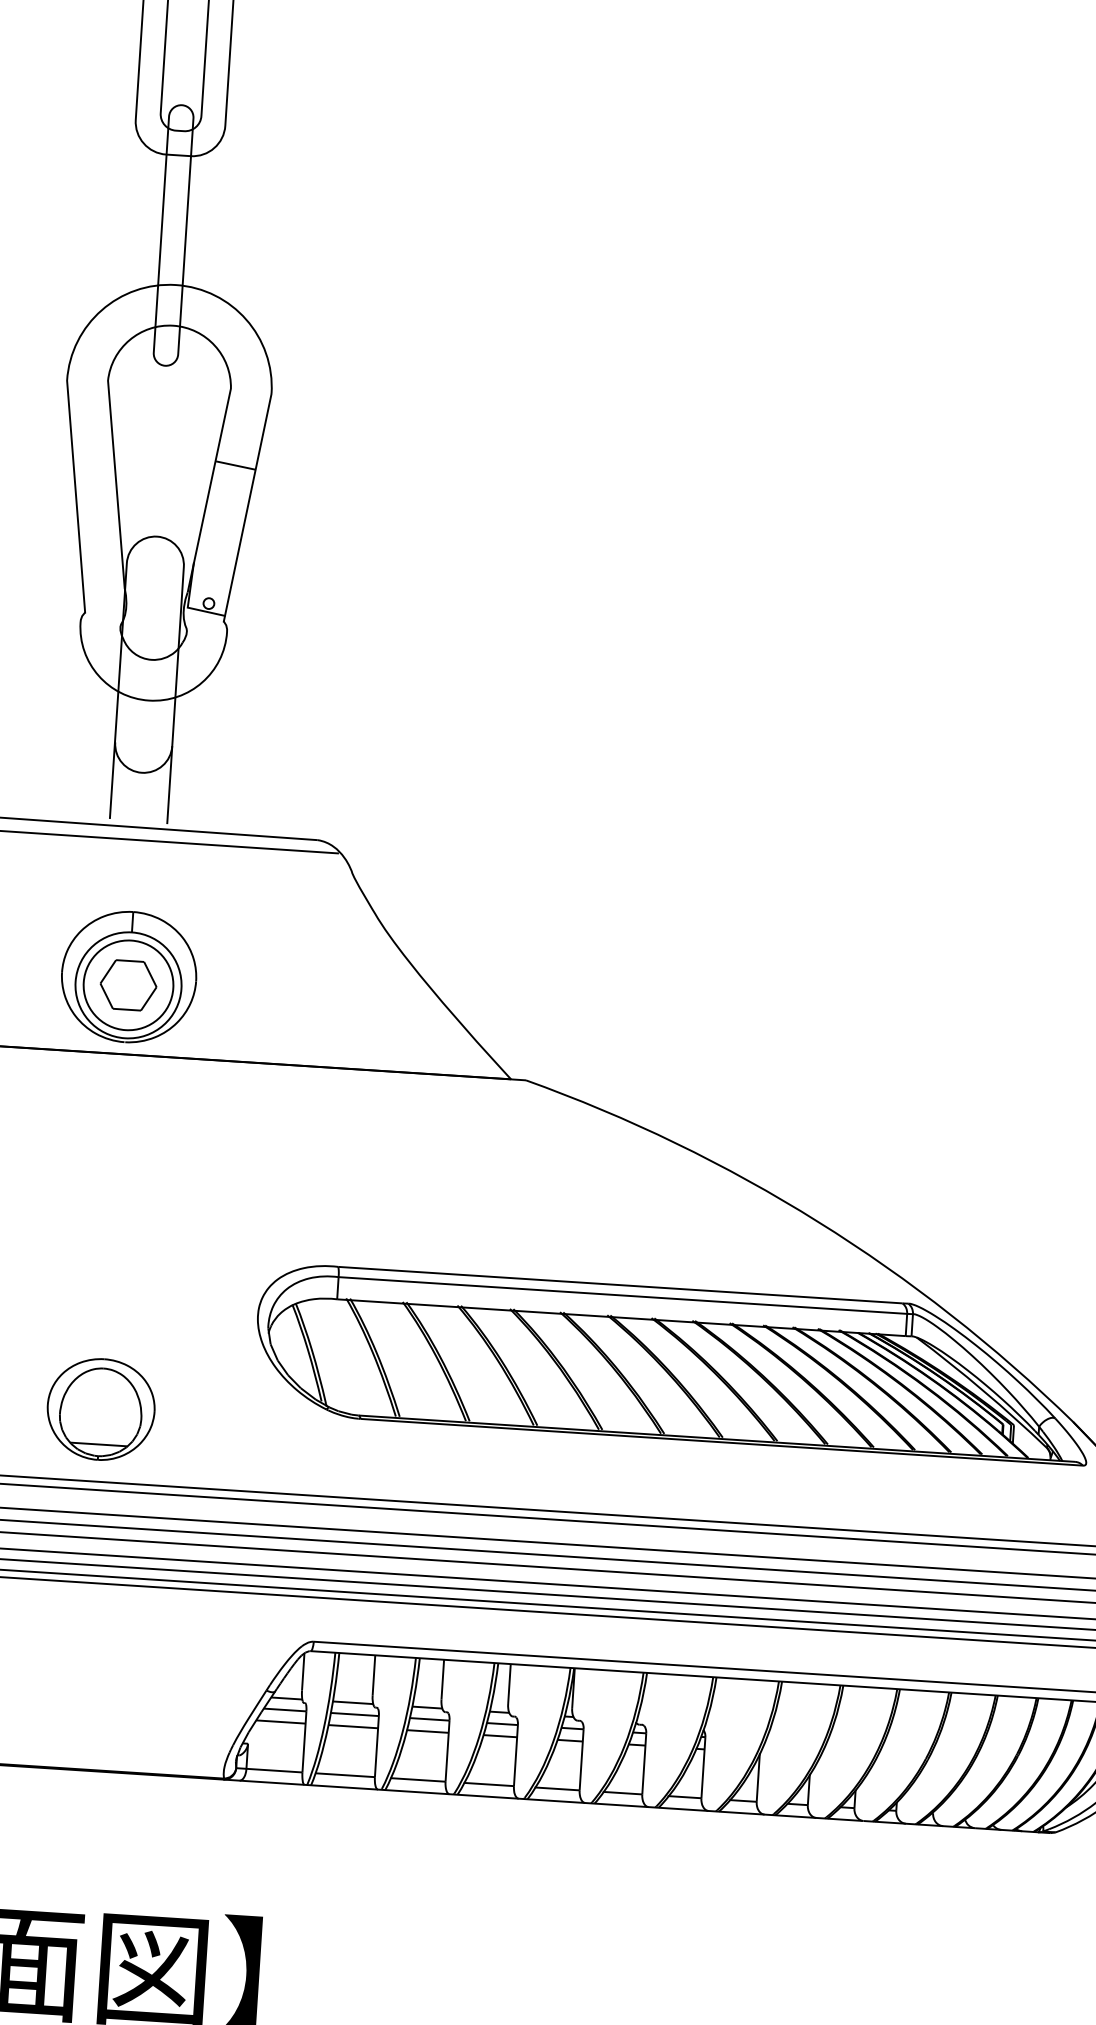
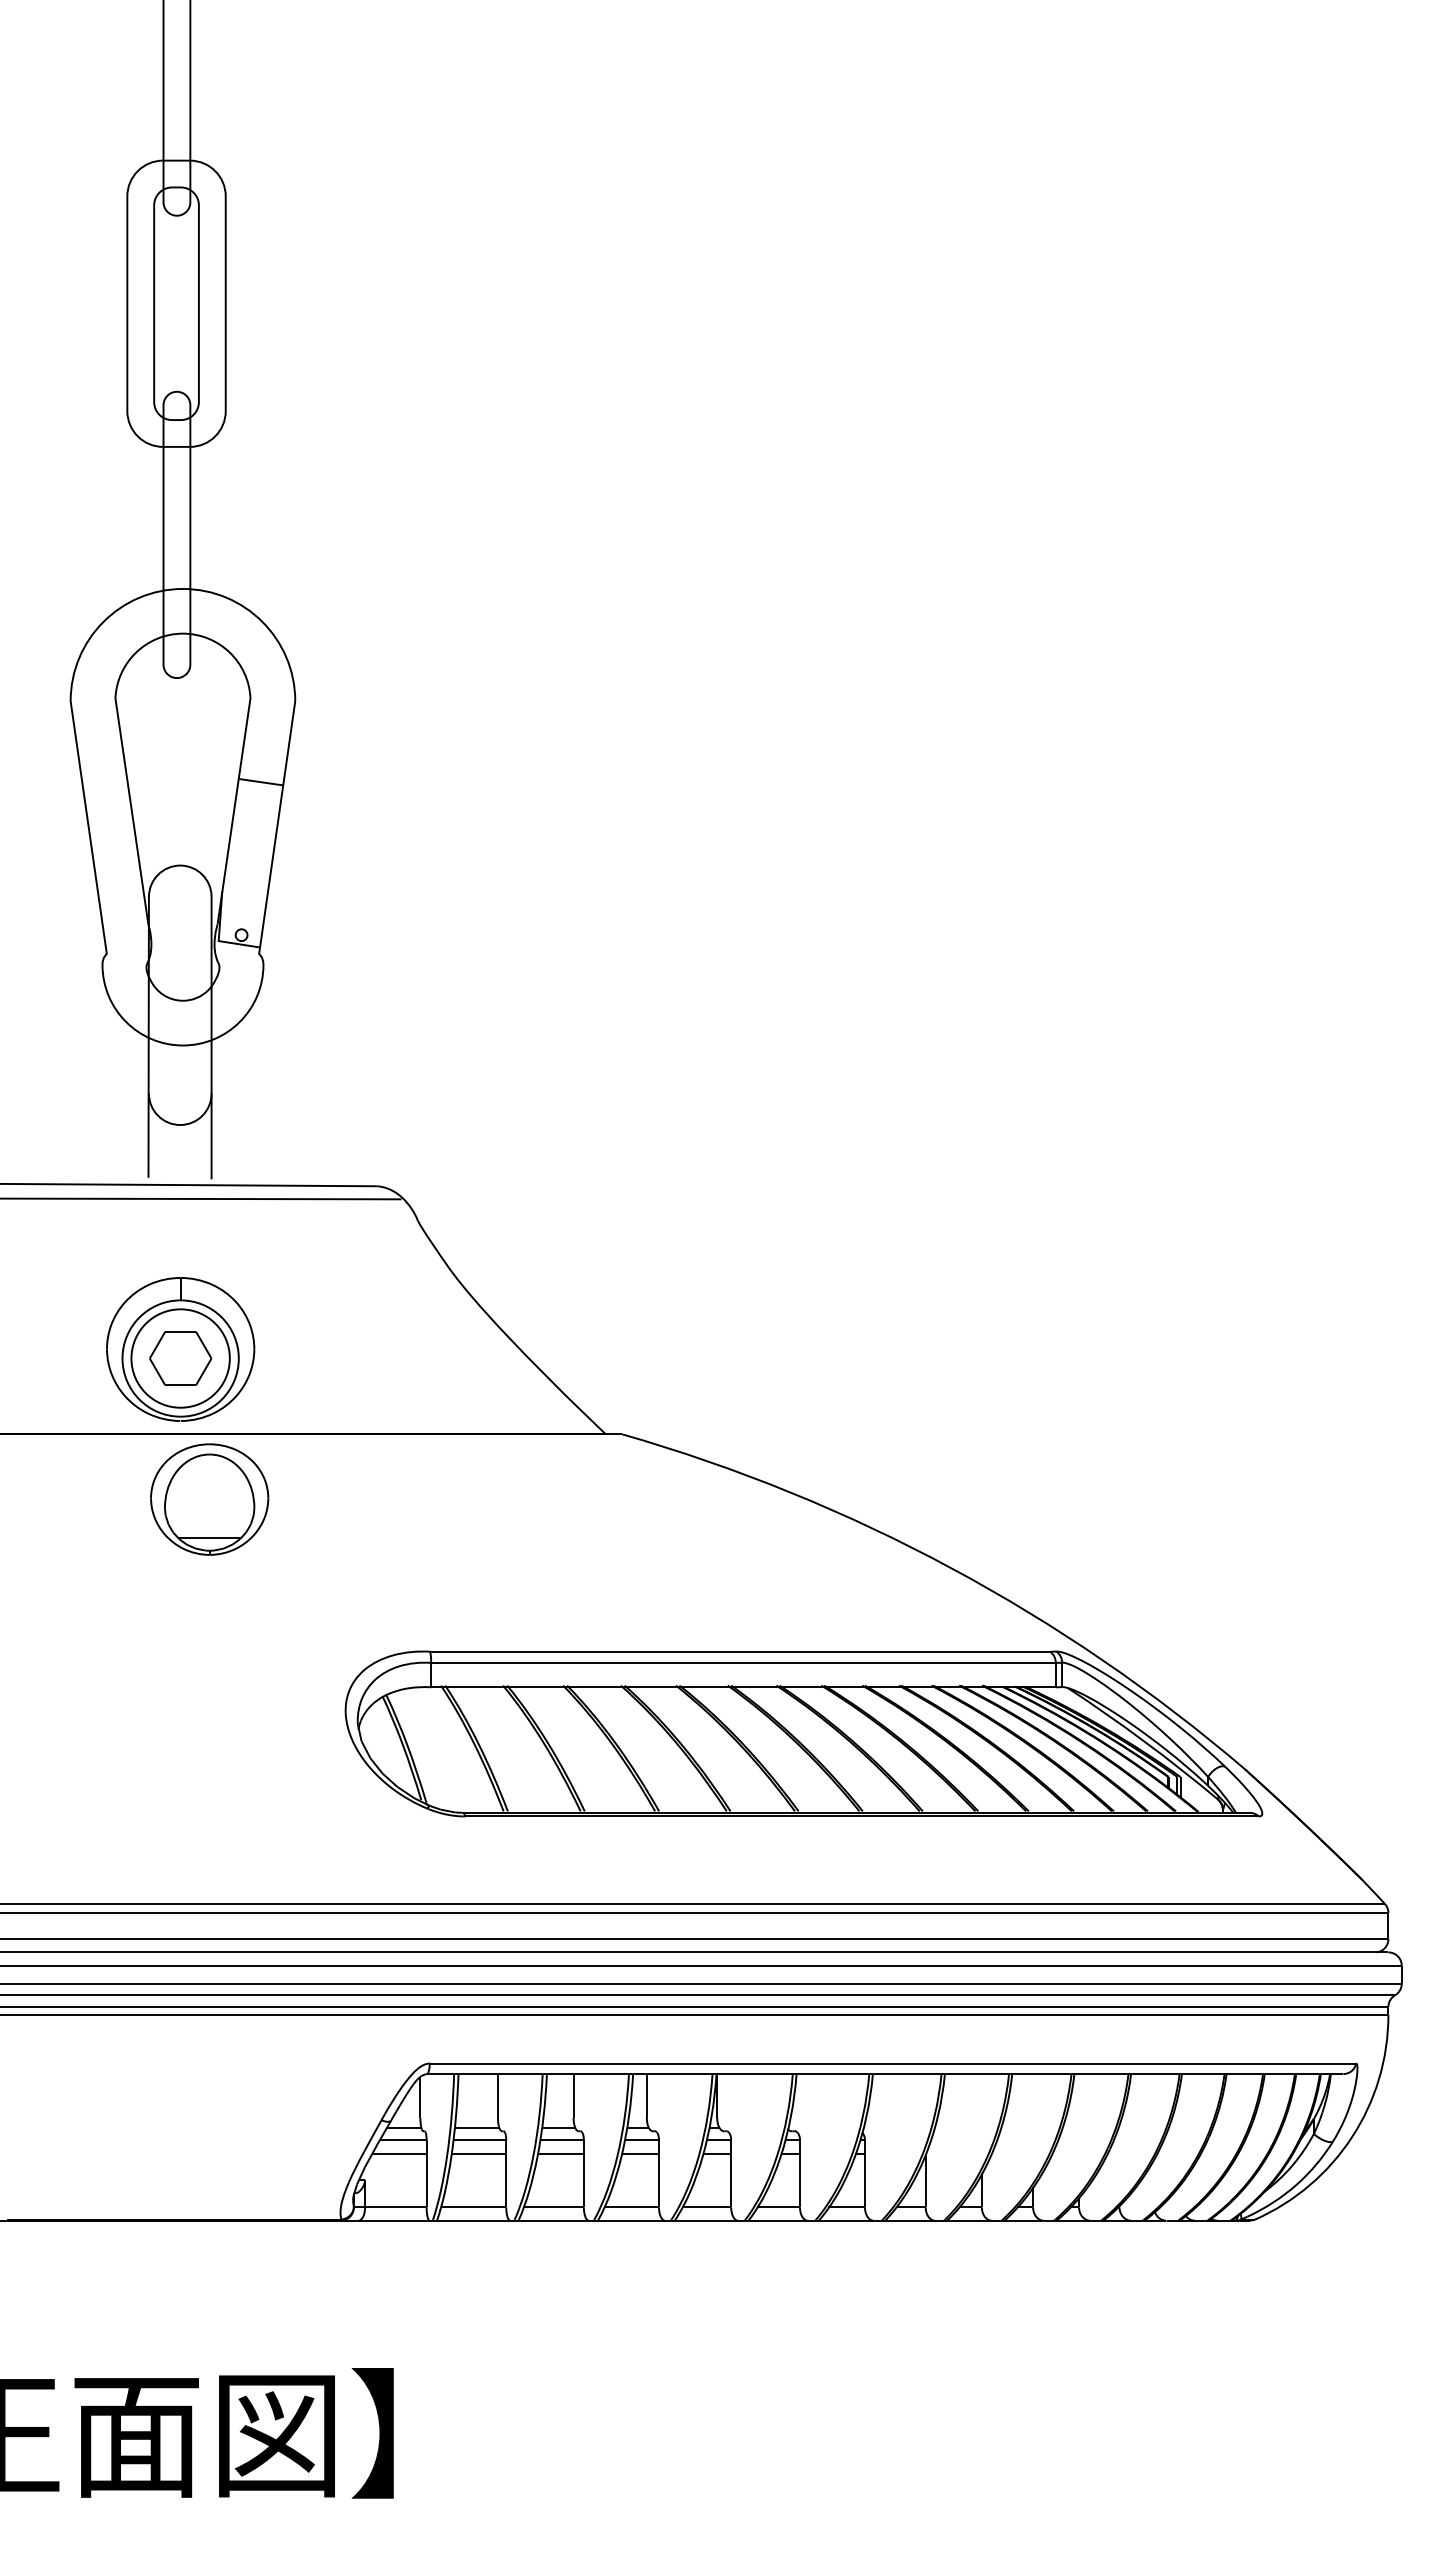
part: (100, 1409) -> (209, 1499), moved

